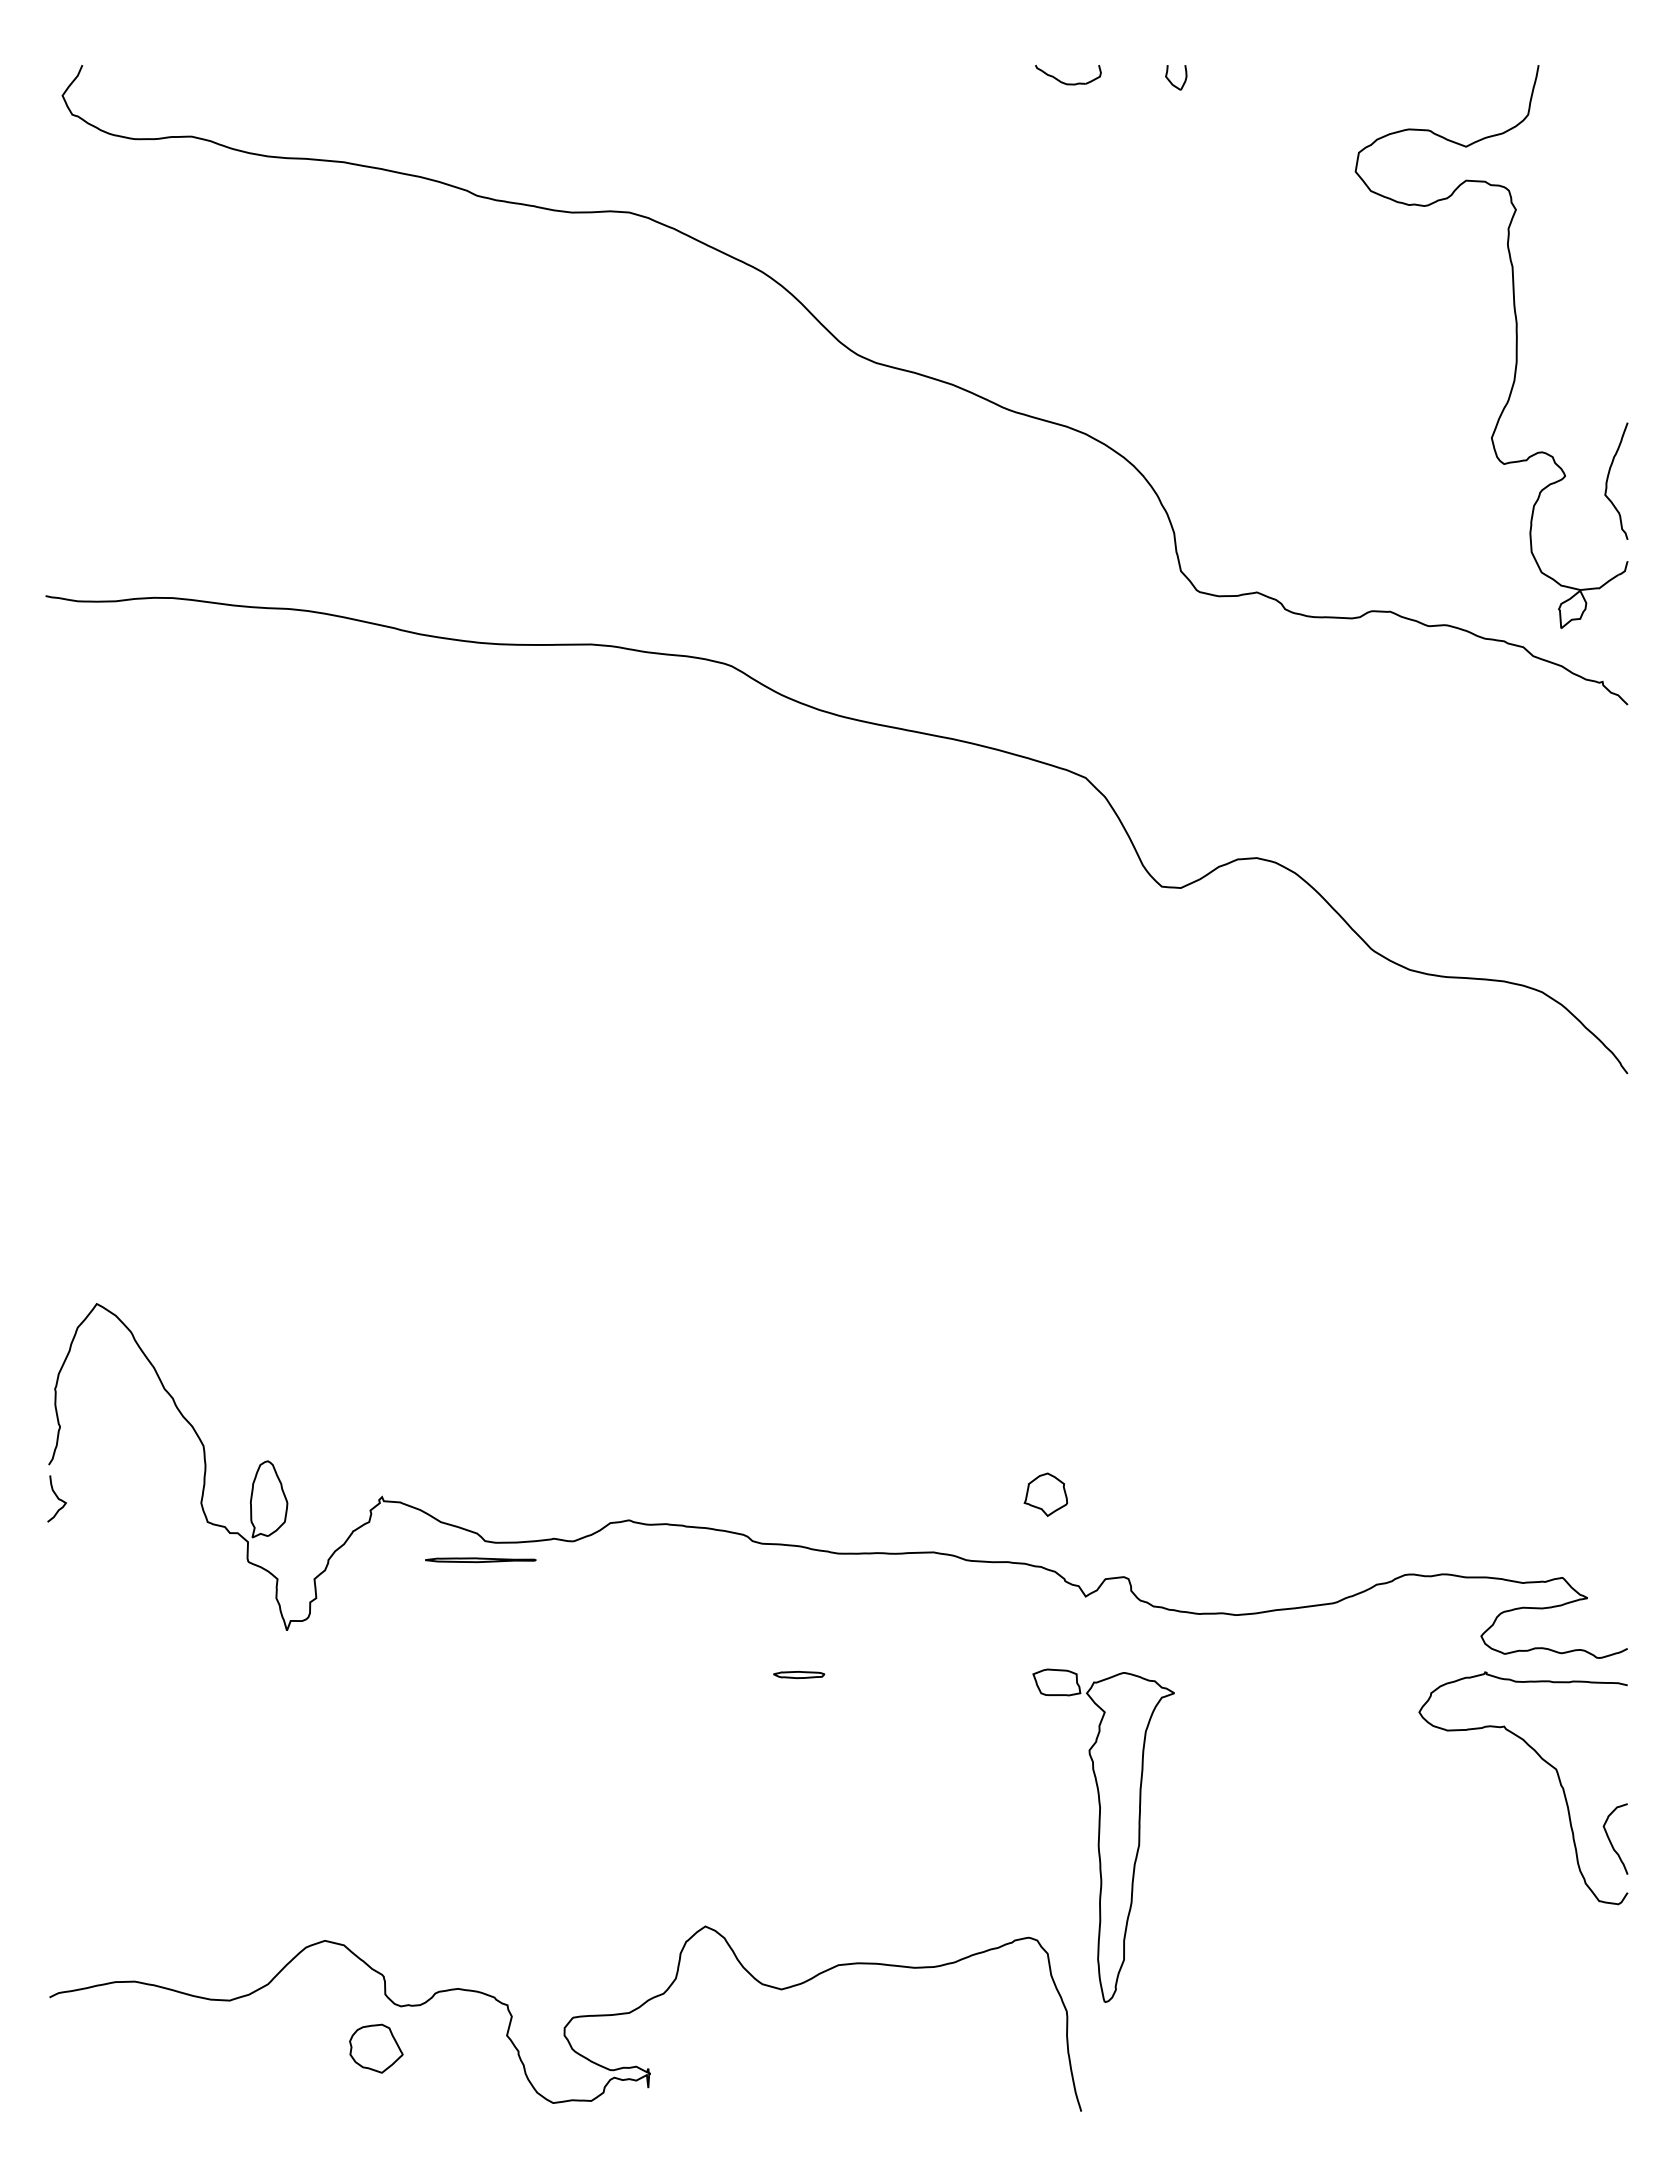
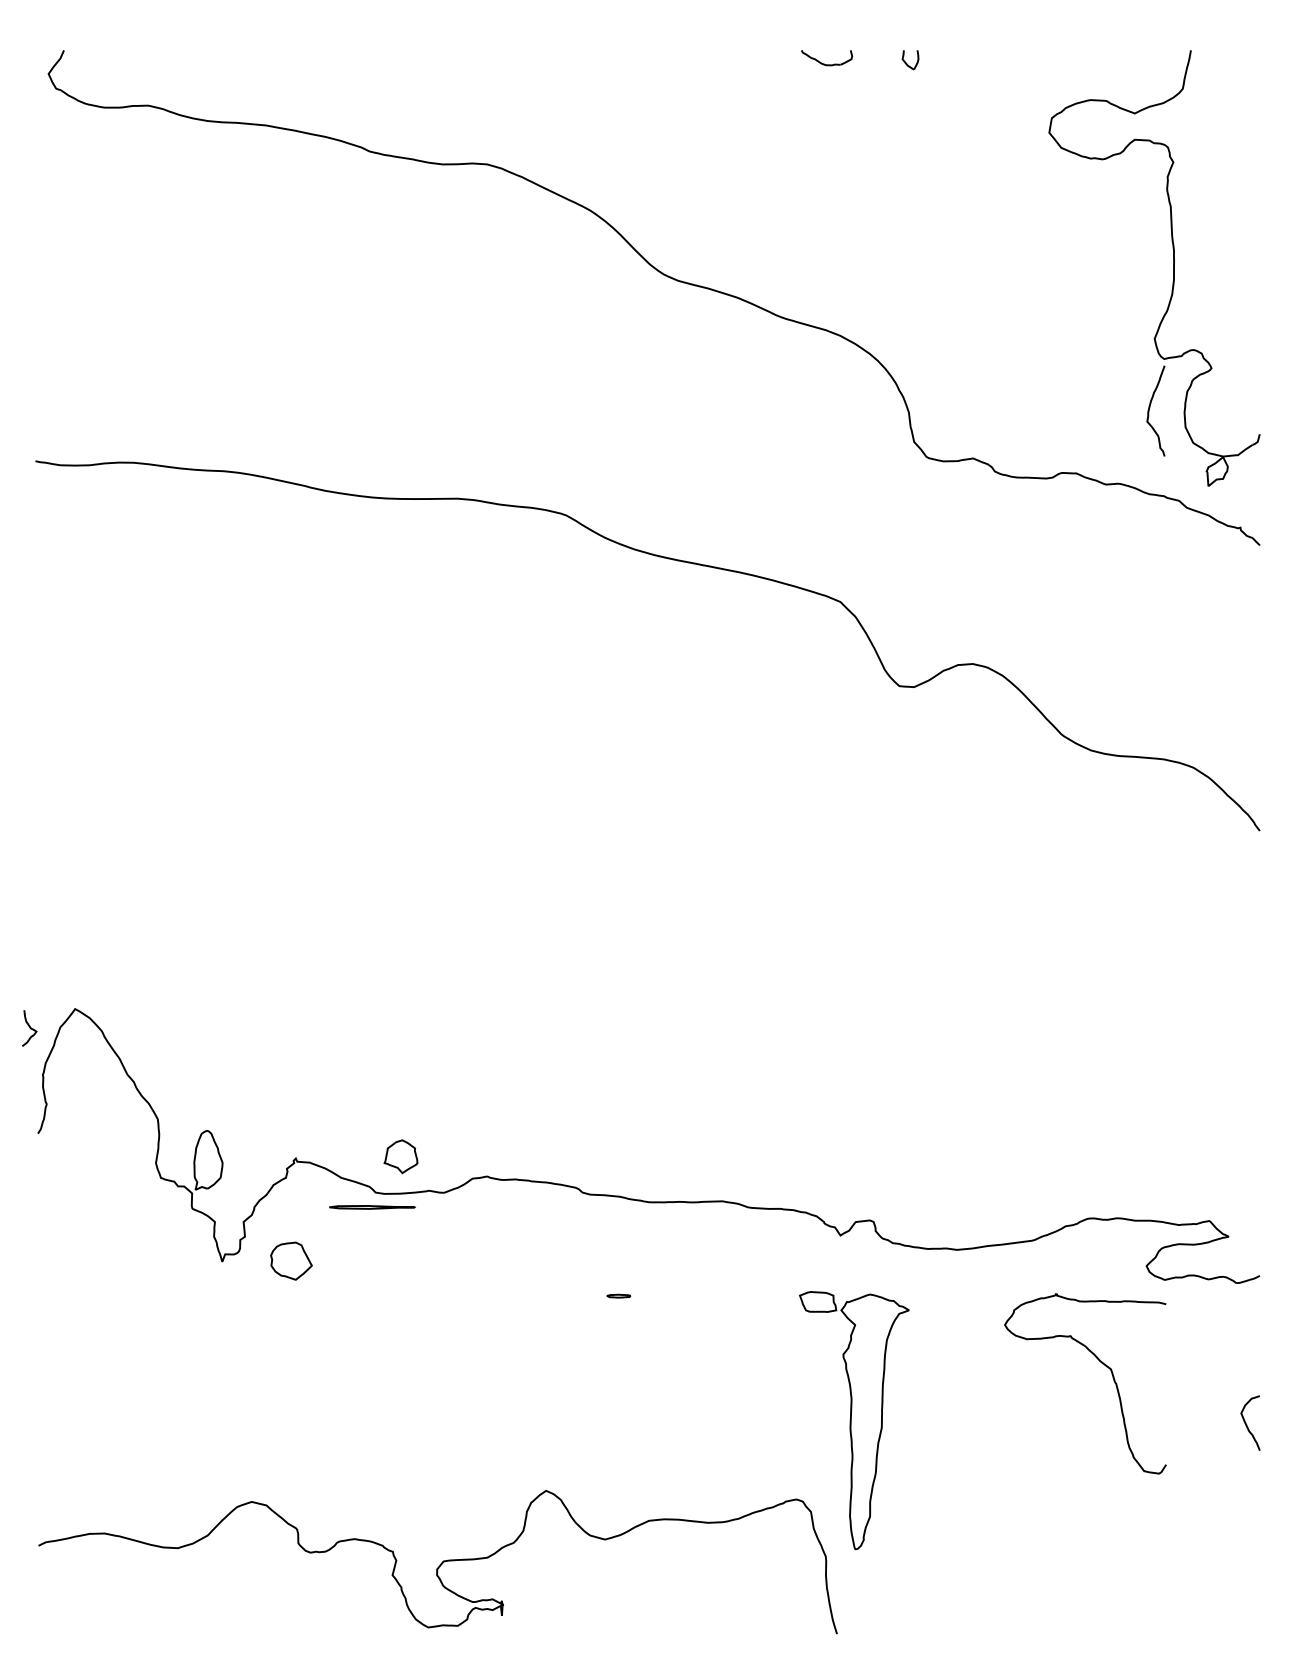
curve: (1608, 479) -> (1149, 409), moved
part: (1045, 1494) -> (400, 1156), moved
curve: (56, 1497) -> (29, 1027), moved
part: (799, 1674) -> (618, 1295), size x0.6
curve: (1542, 1760) -> (1100, 1362), moved
part: (376, 2048) -> (291, 1261), moved

